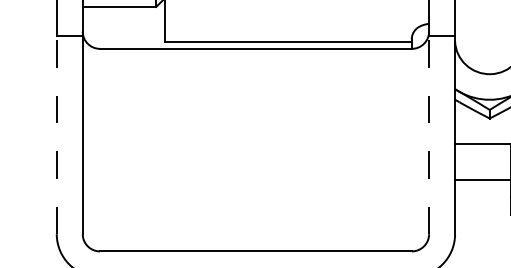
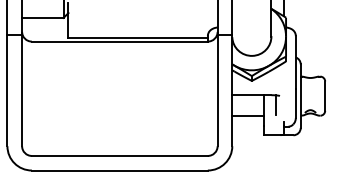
line: (56, 135) -> (7, 90), dashed -> solid
line: (428, 135) -> (217, 90), dashed -> solid

